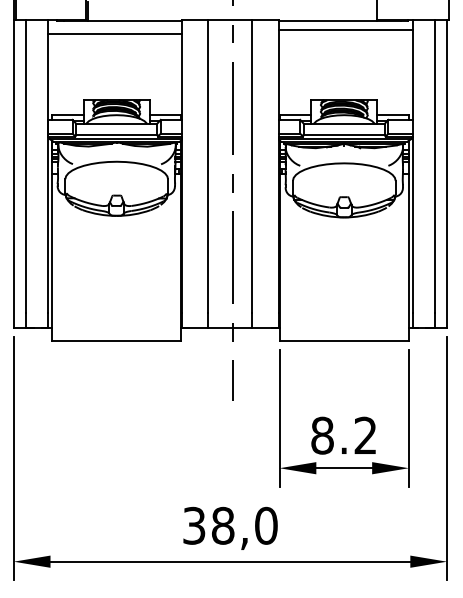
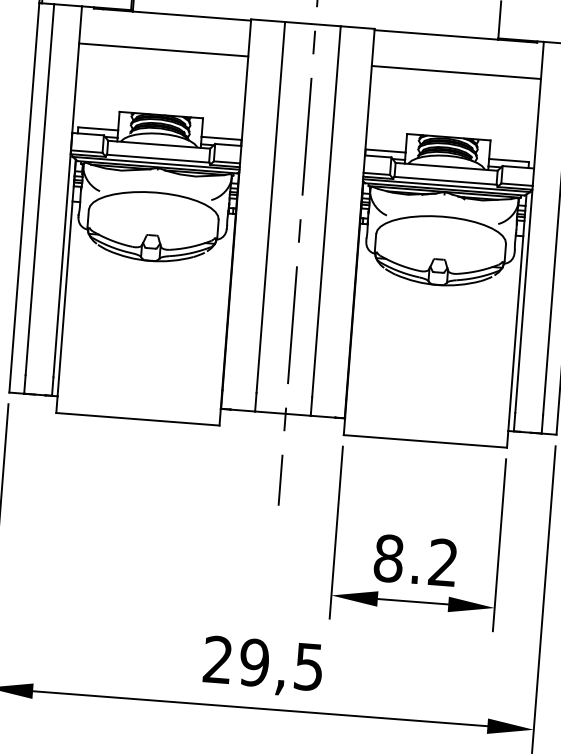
line: (346, 30) -> (456, 73), moved
line: (114, 34) -> (163, 50), moved
text: (230, 525) -> (263, 663), 38,0 -> 29,5

